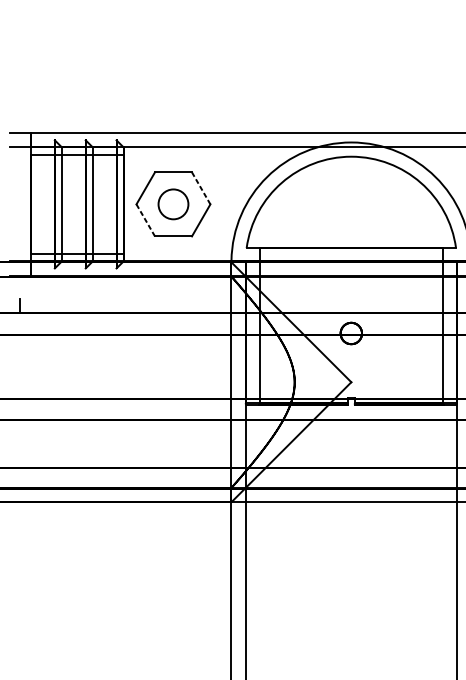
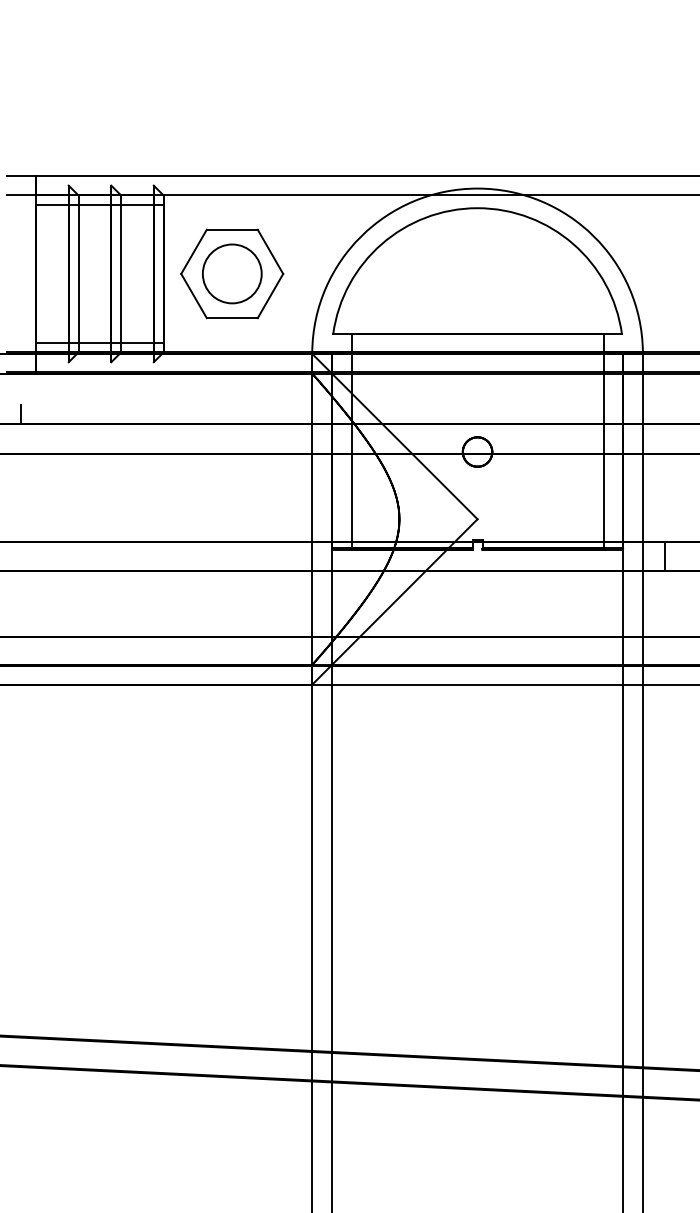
line: (201, 188) -> (270, 252), dashed -> solid
circle: (172, 204) -> (231, 273), size x1.43
line: (145, 220) -> (193, 295), dashed -> solid

